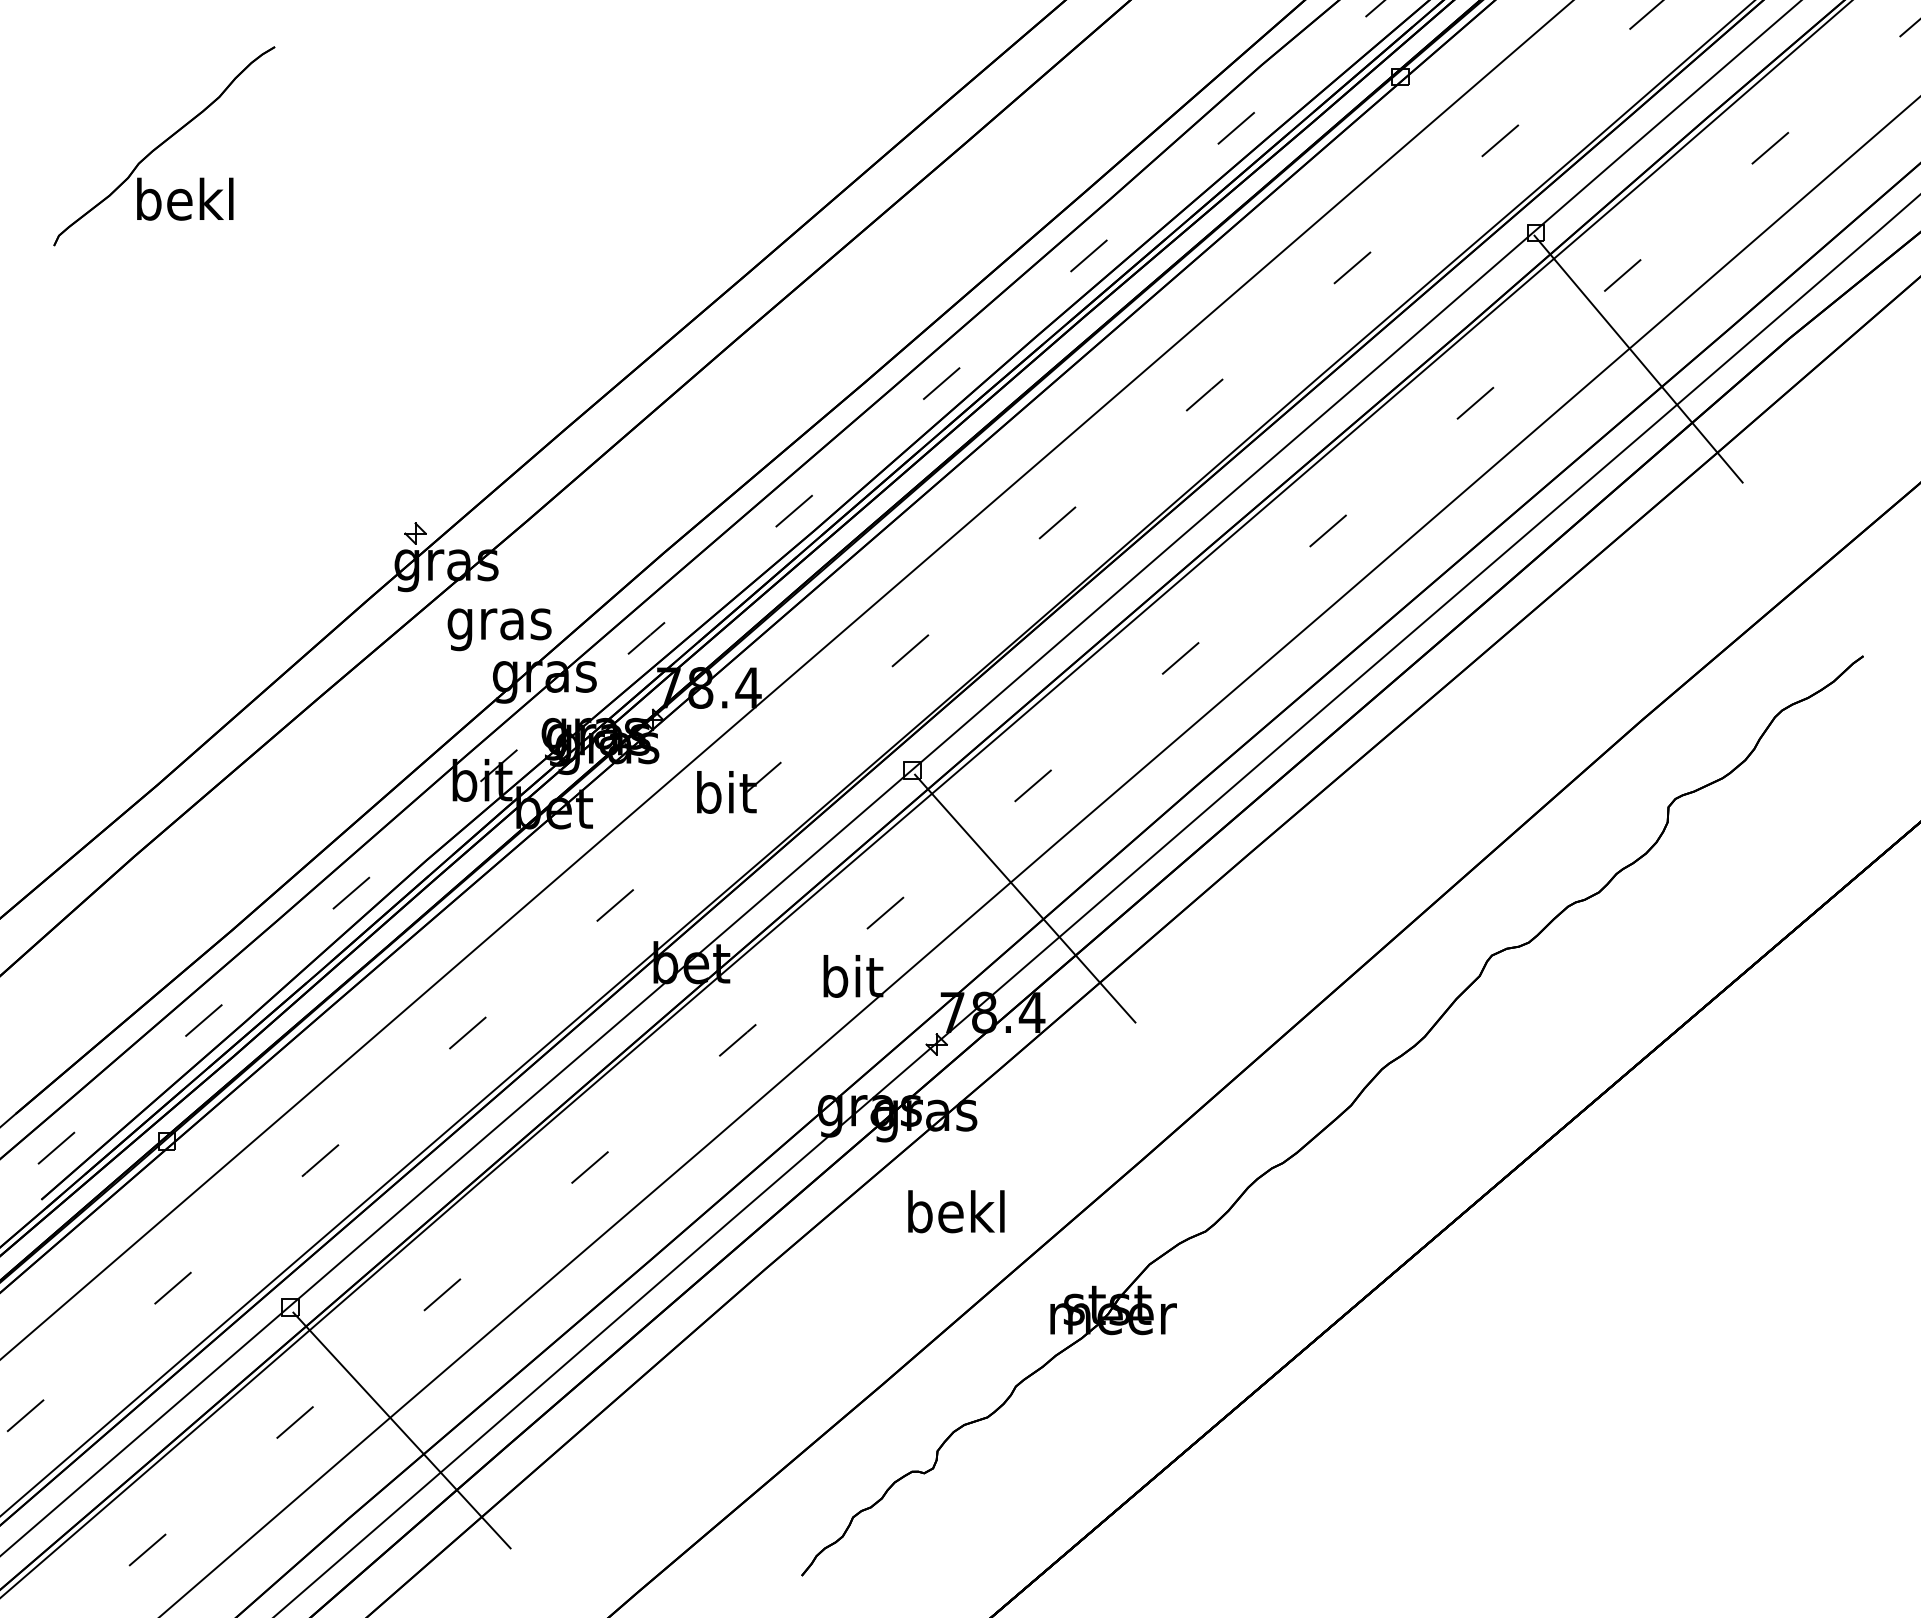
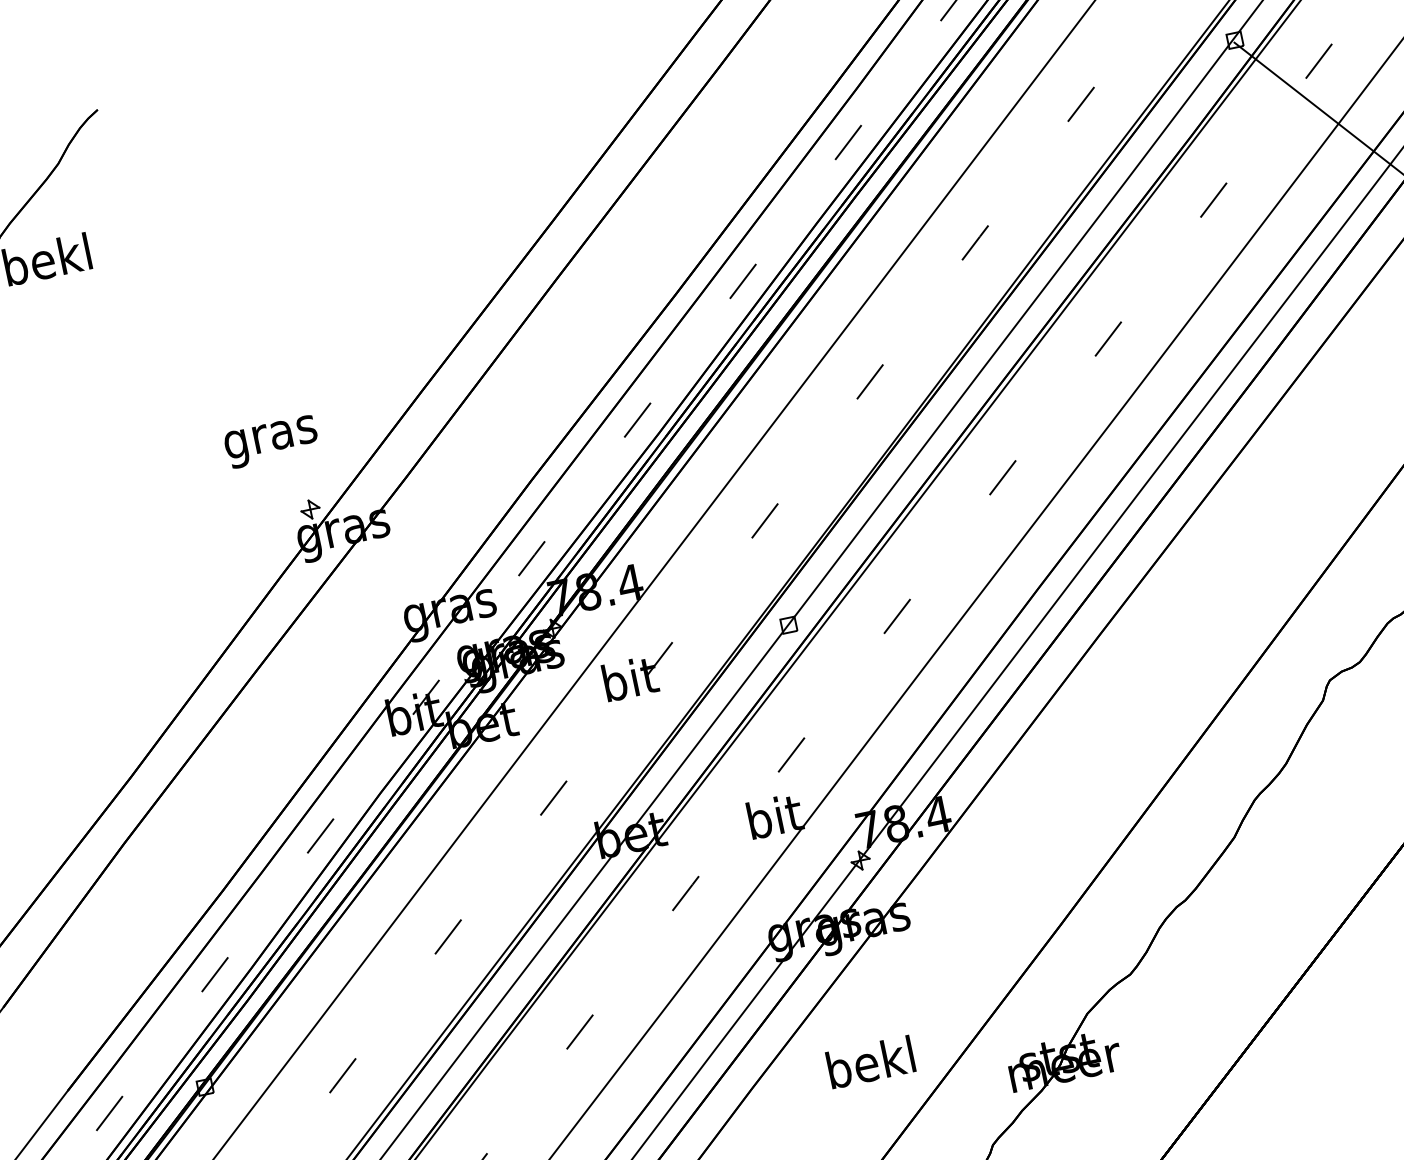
text: (499, 629) -> (271, 441), moved
line: (1025, 898) -> (911, 716), removed
text: (956, 1211) -> (870, 1062), moved

